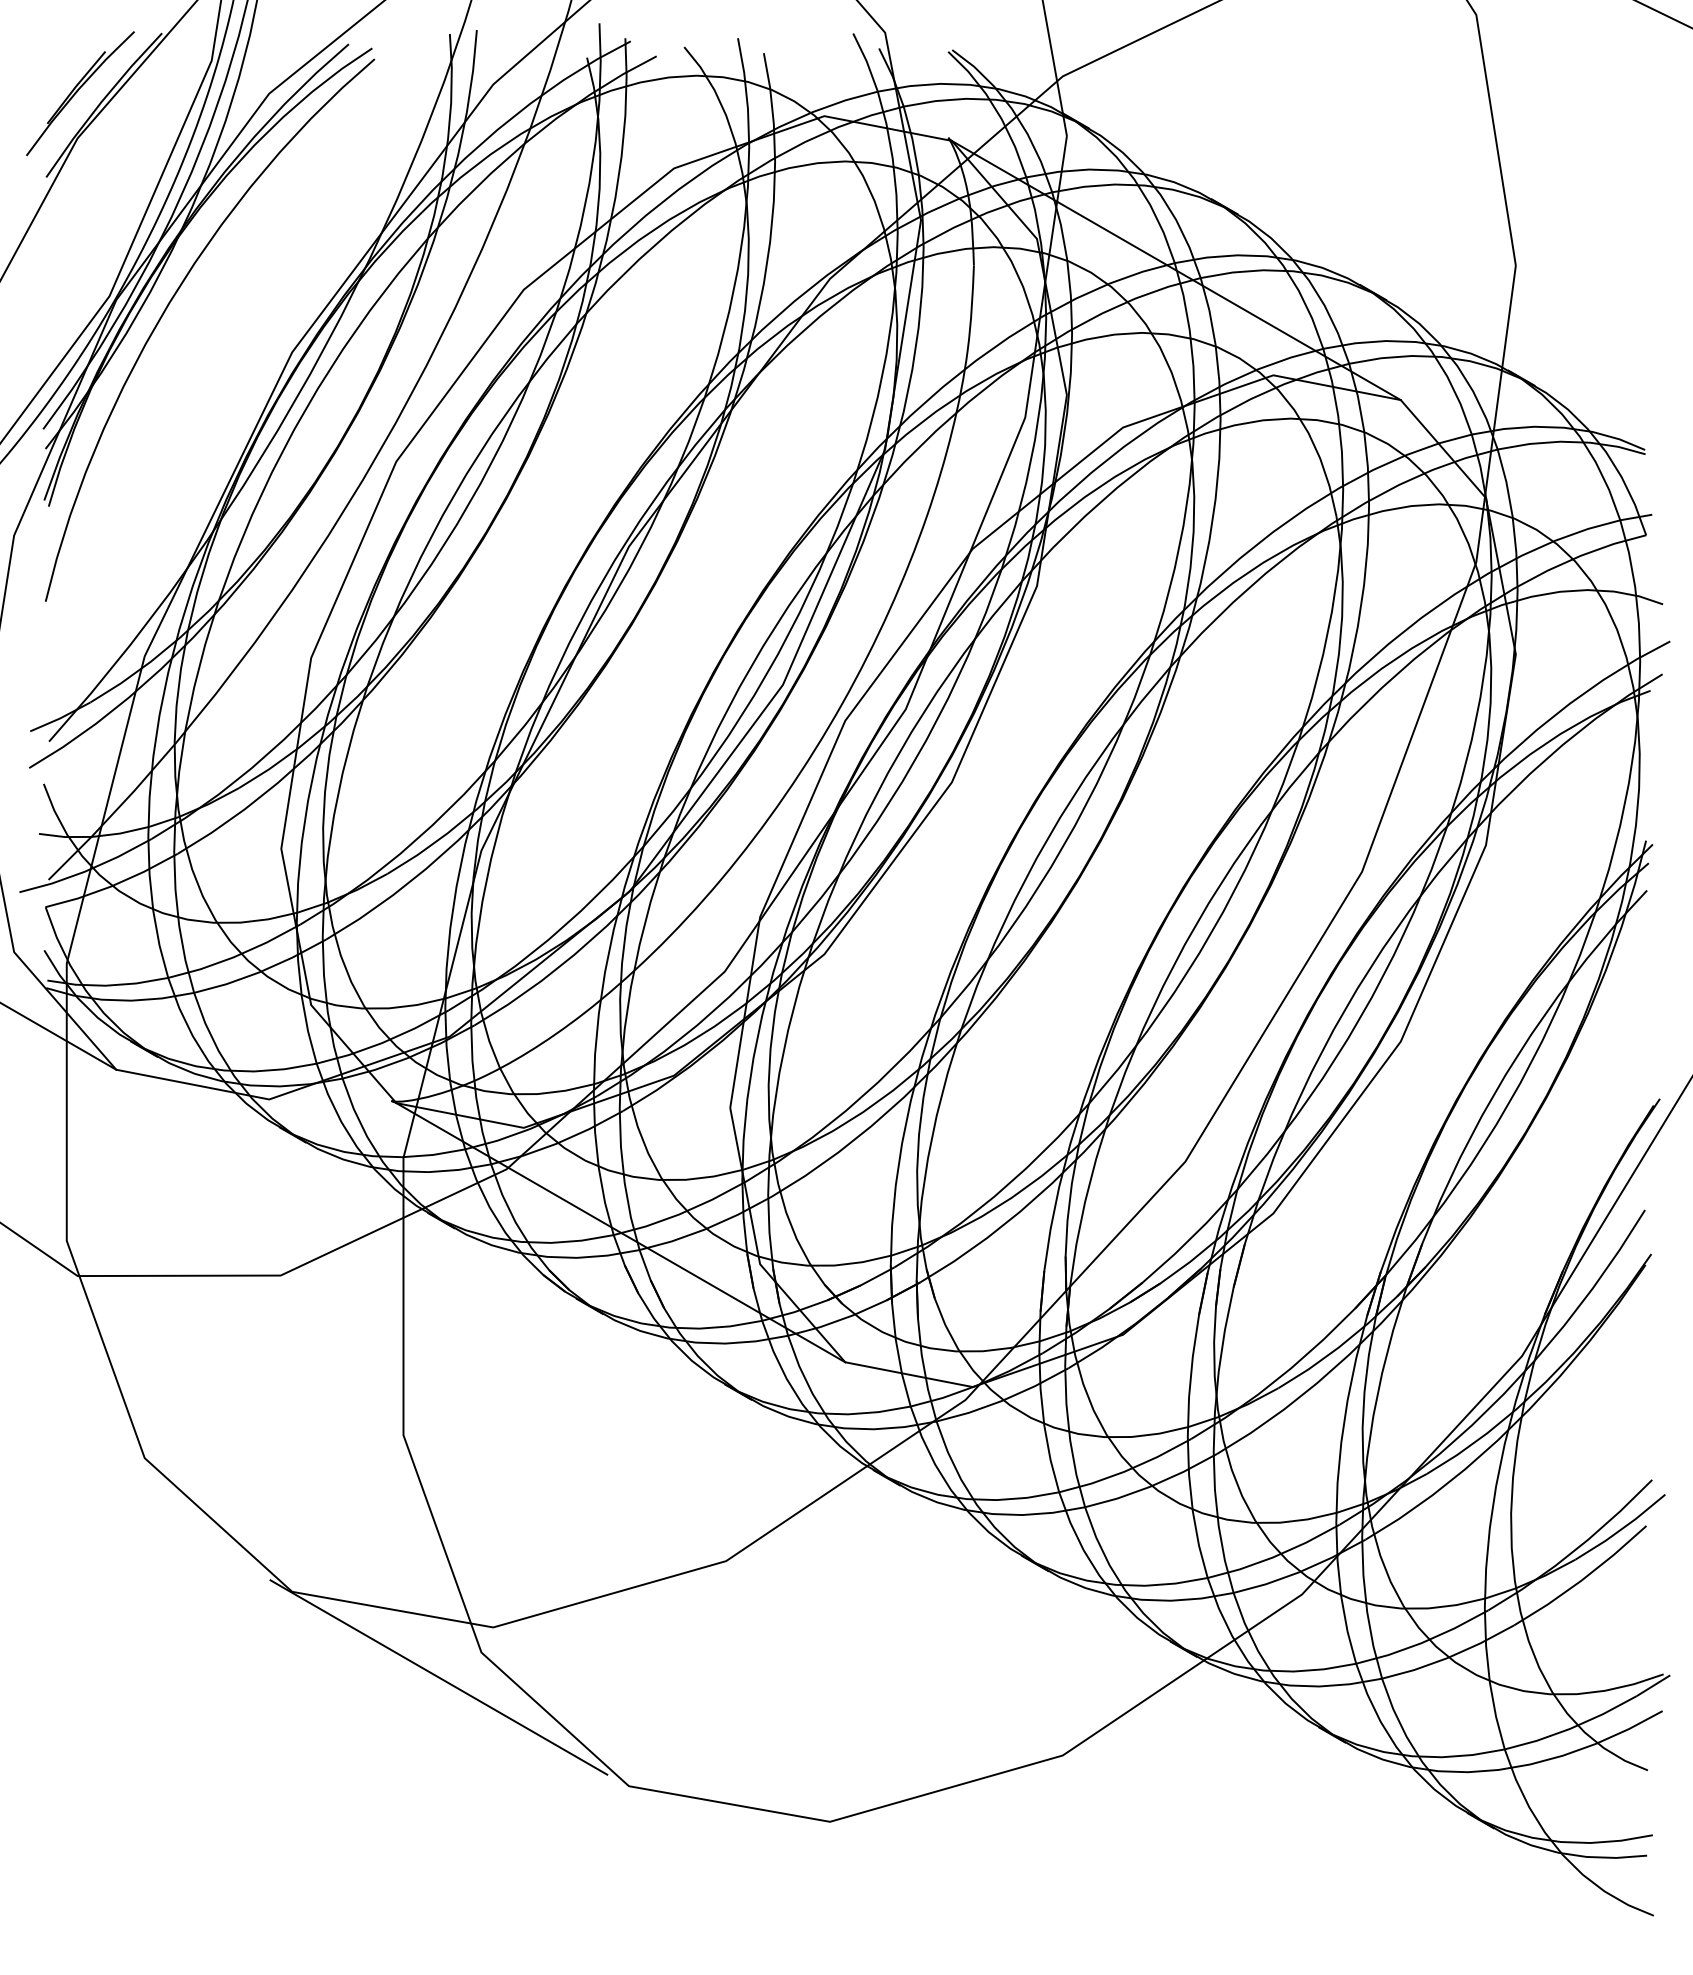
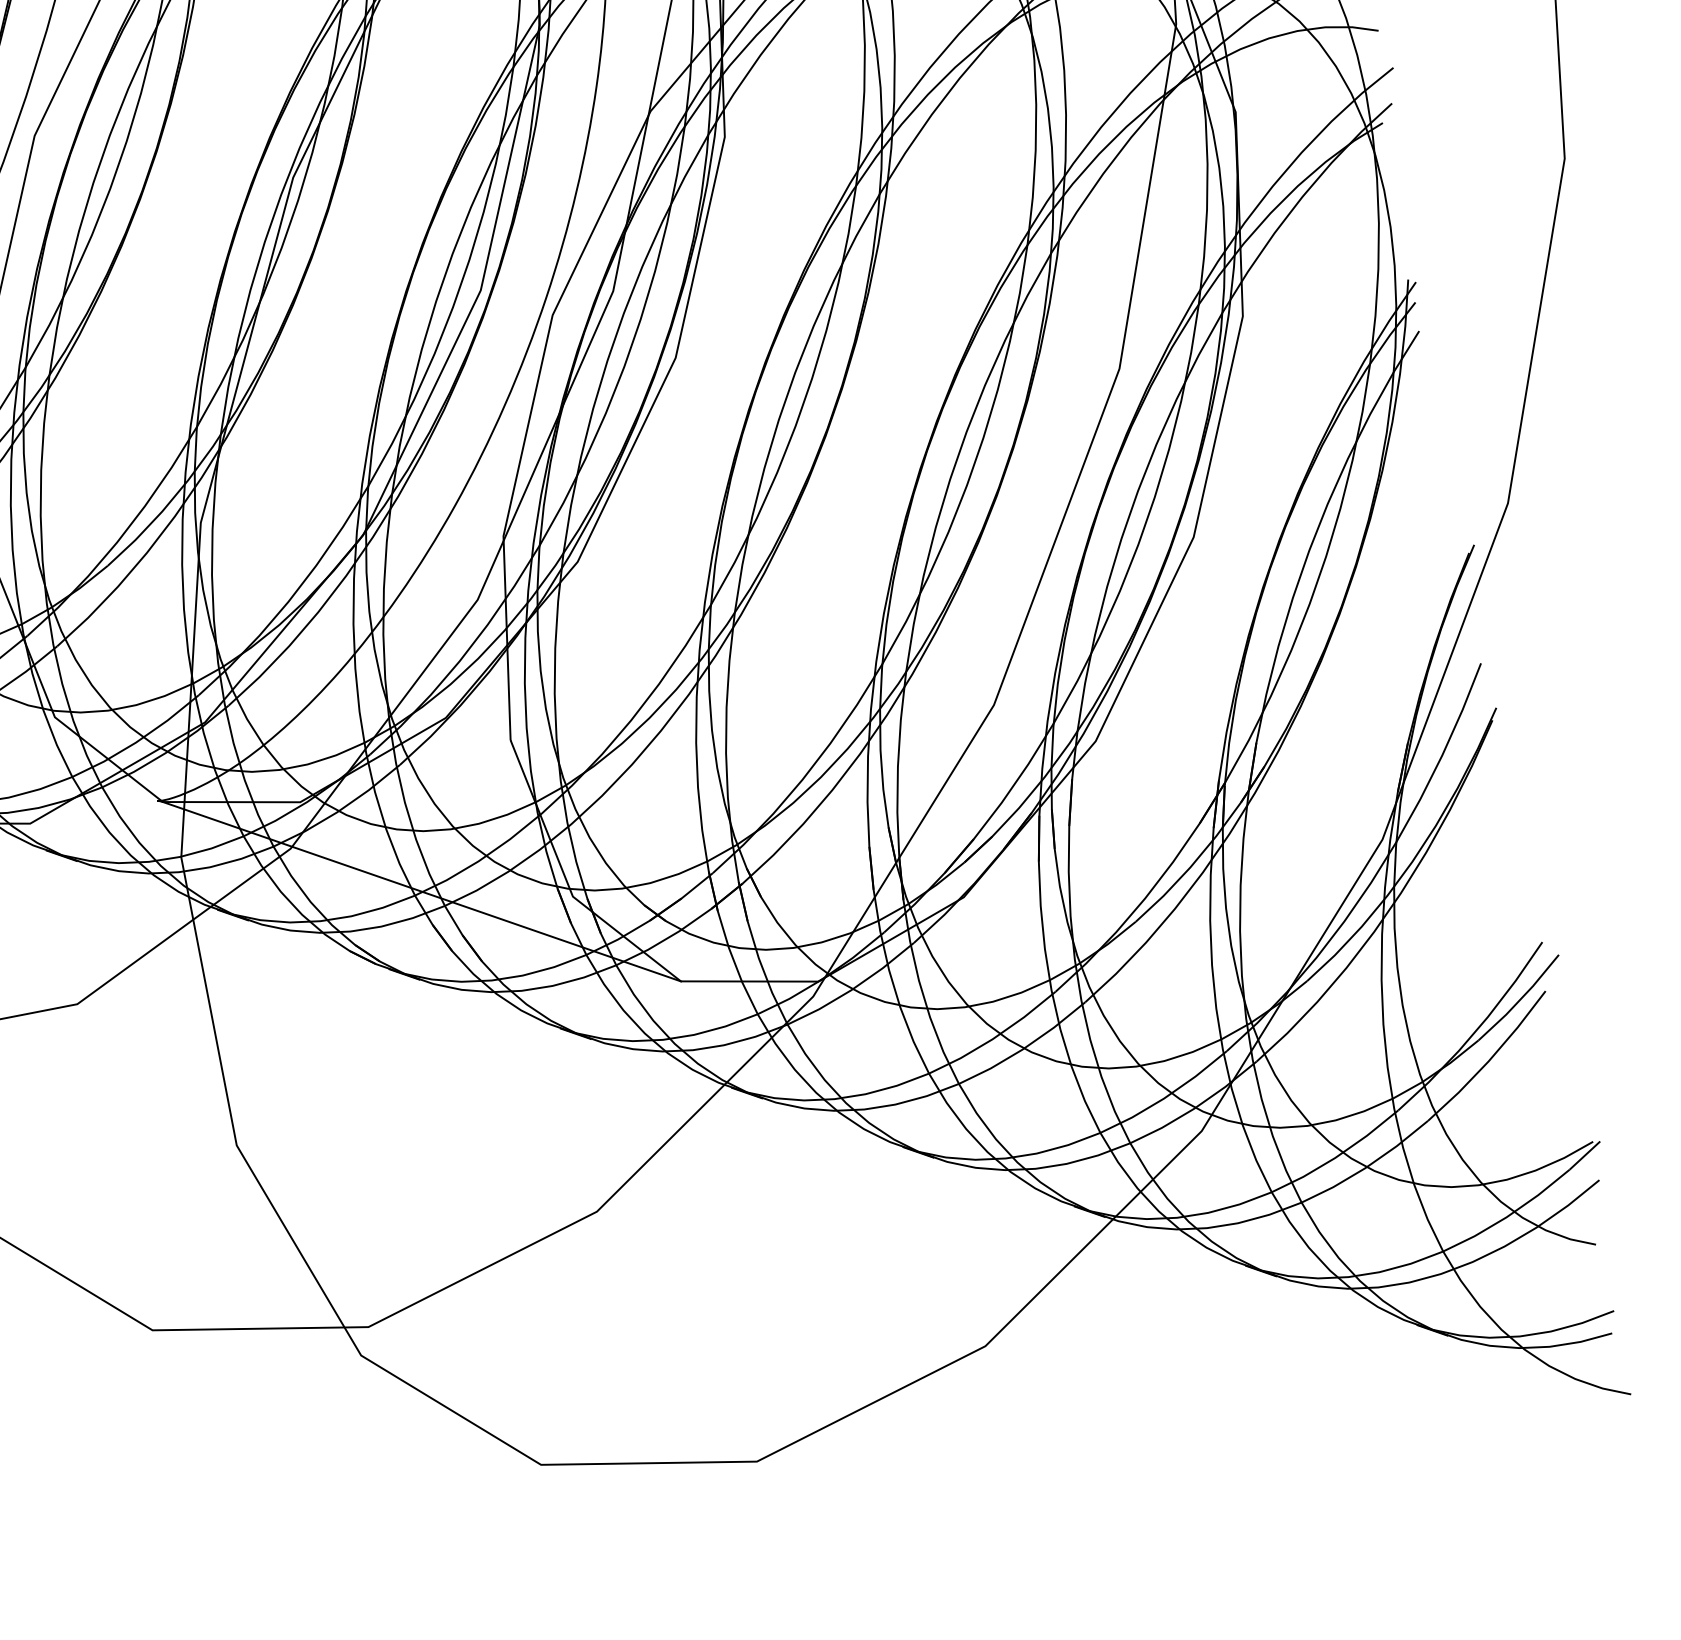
line: (438, 1677) -> (321, 1390), removed

